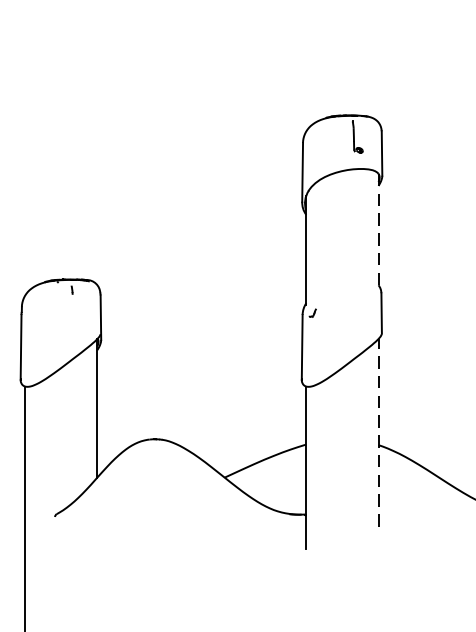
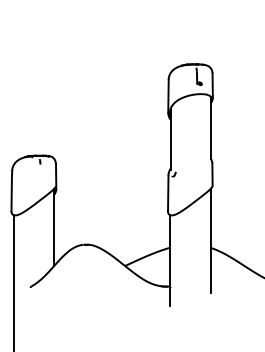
line: (378, 228) -> (210, 127), dashed -> solid
line: (378, 431) -> (210, 240), dashed -> solid

